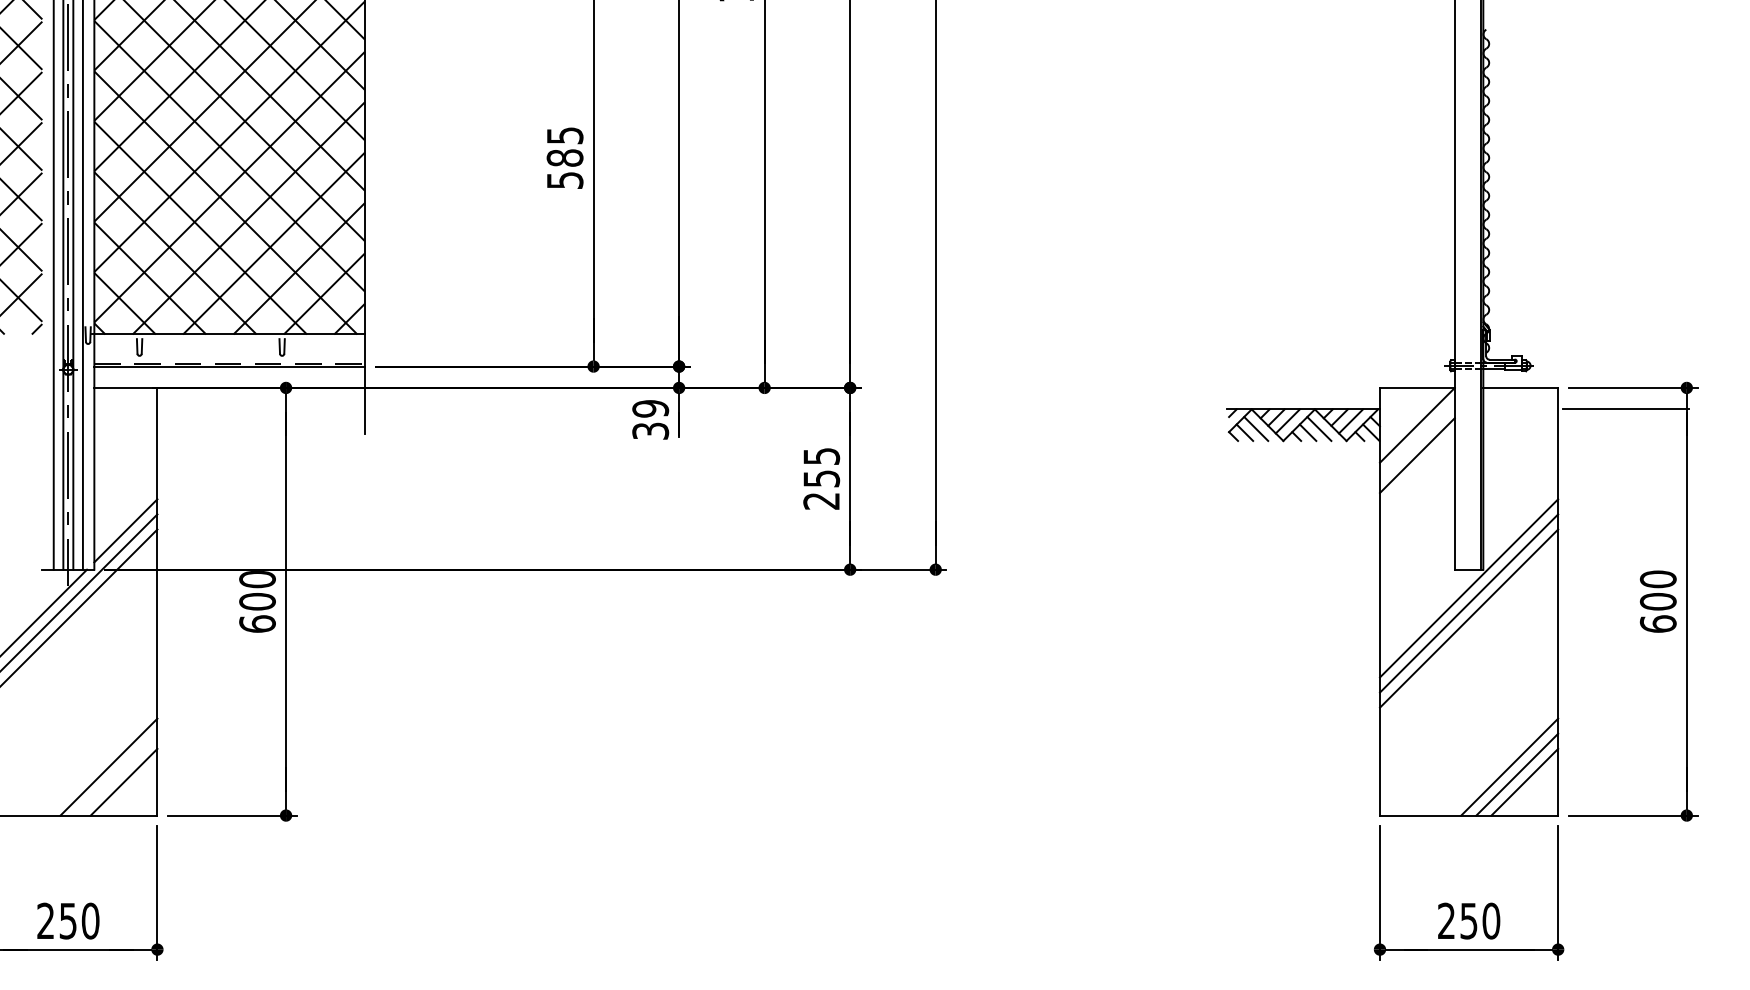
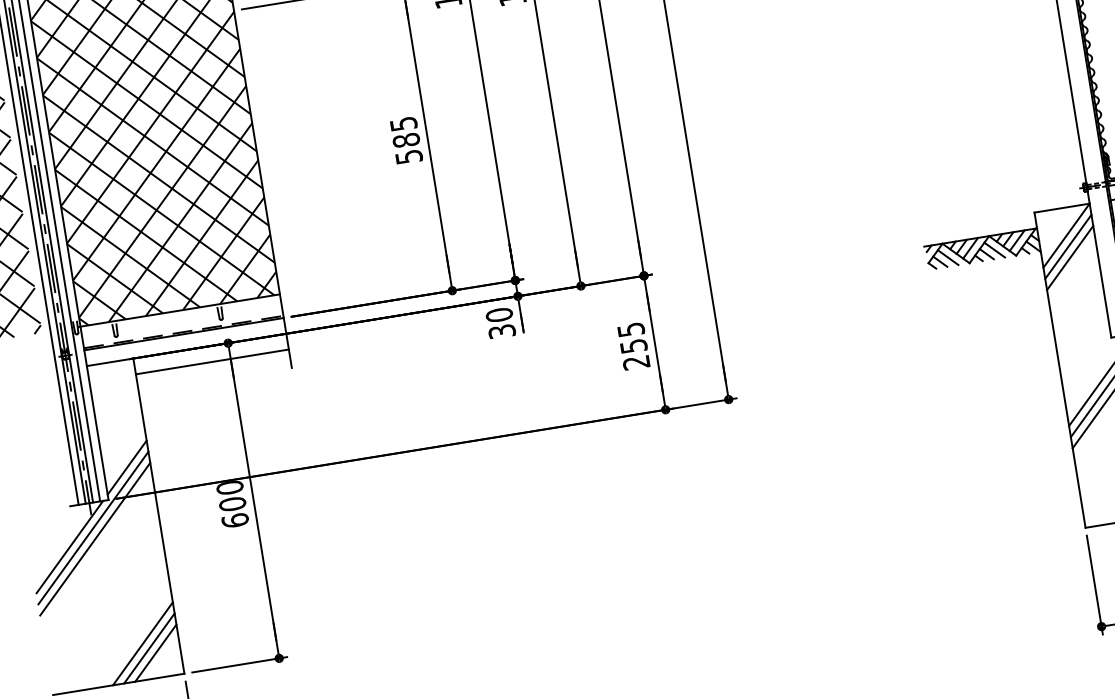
text: (650, 408) -> (499, 314), 39 -> 30
line: (260, 409) -> (211, 362), added
line: (1416, 440) -> (1067, 246), added
line: (116, 774) -> (149, 648), added

